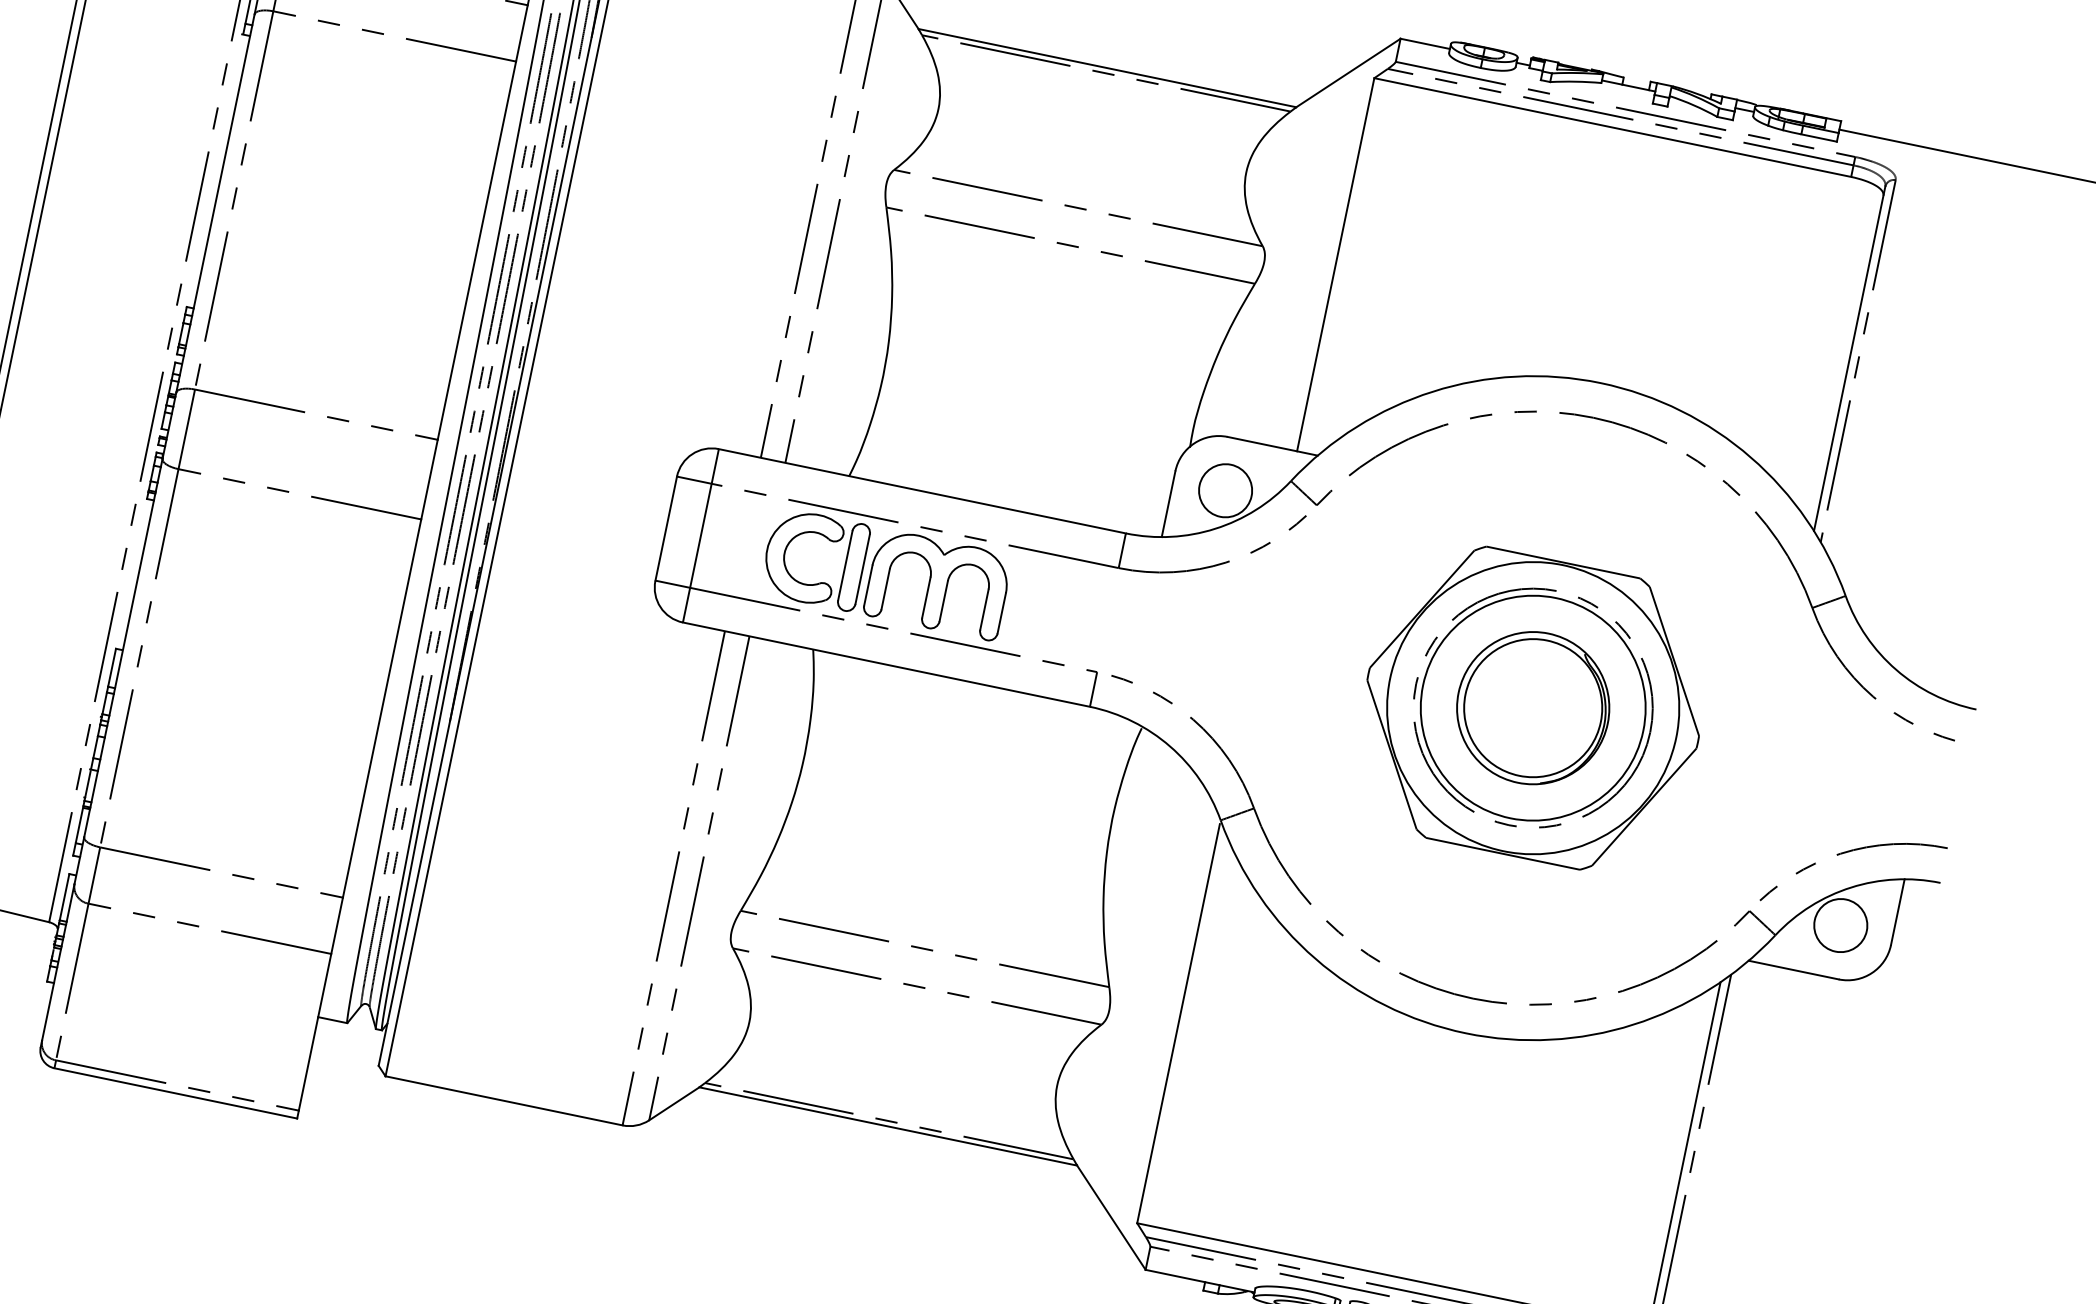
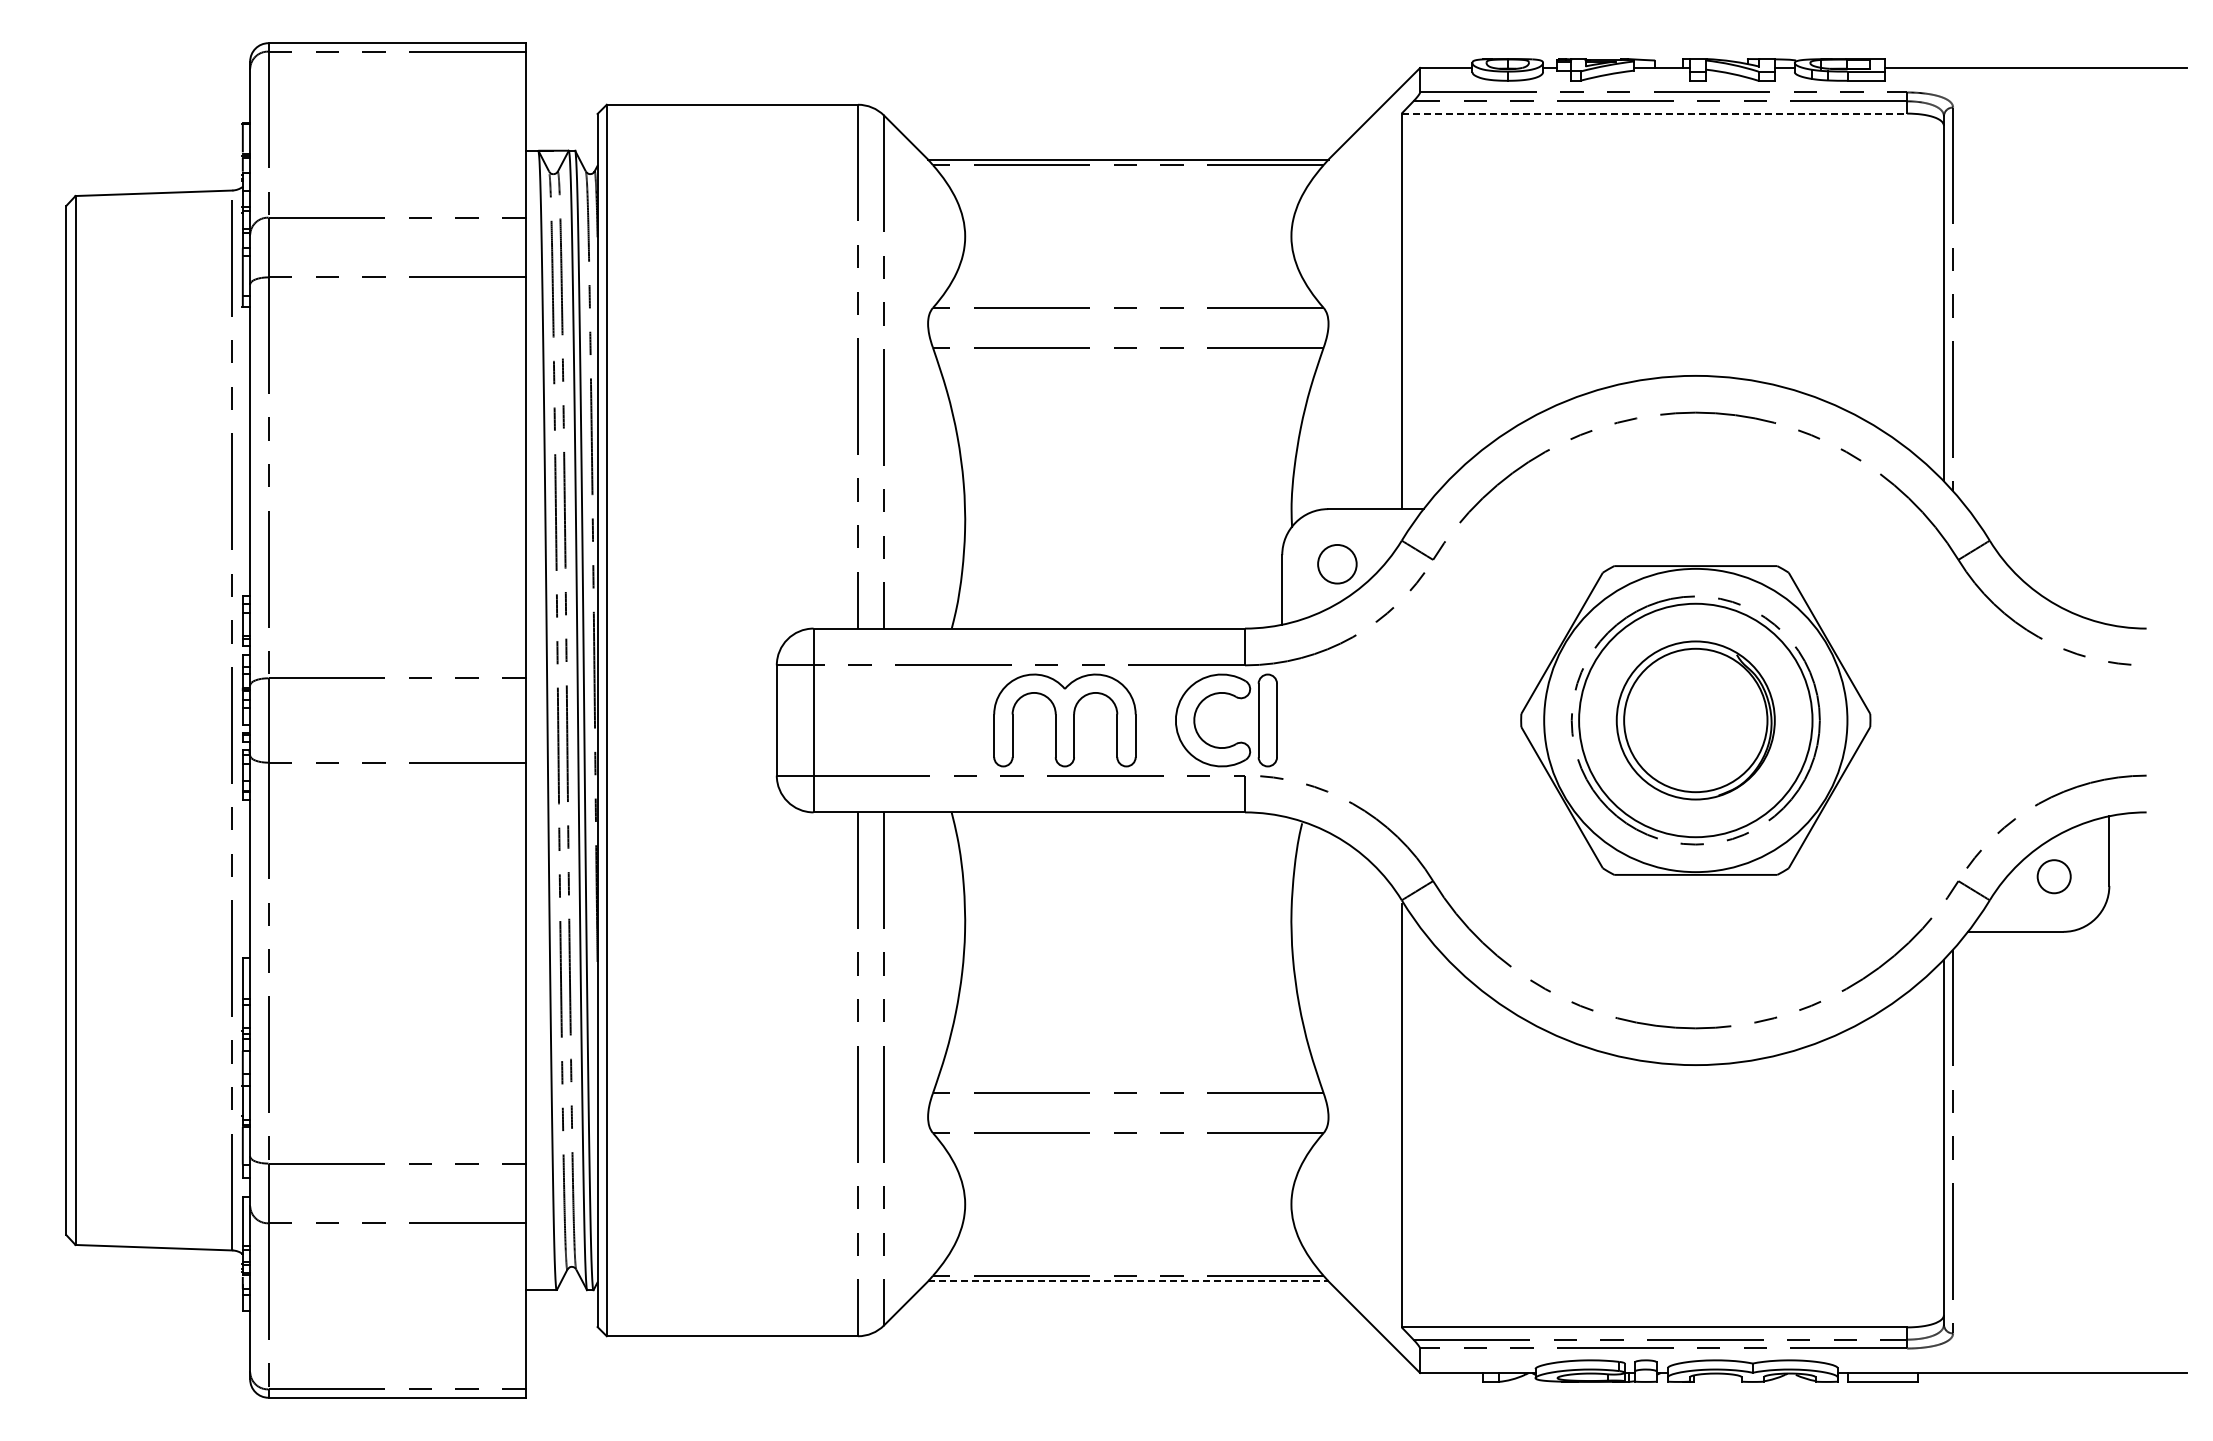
line: (1612, 127) -> (1654, 113), solid -> dashed
circle: (1224, 489) -> (1336, 563), size x0.7
part: (828, 540) -> (1236, 698), moved
circle: (1840, 925) -> (2053, 876), size x0.6
line: (888, 1126) -> (1128, 1281), solid -> dashed

